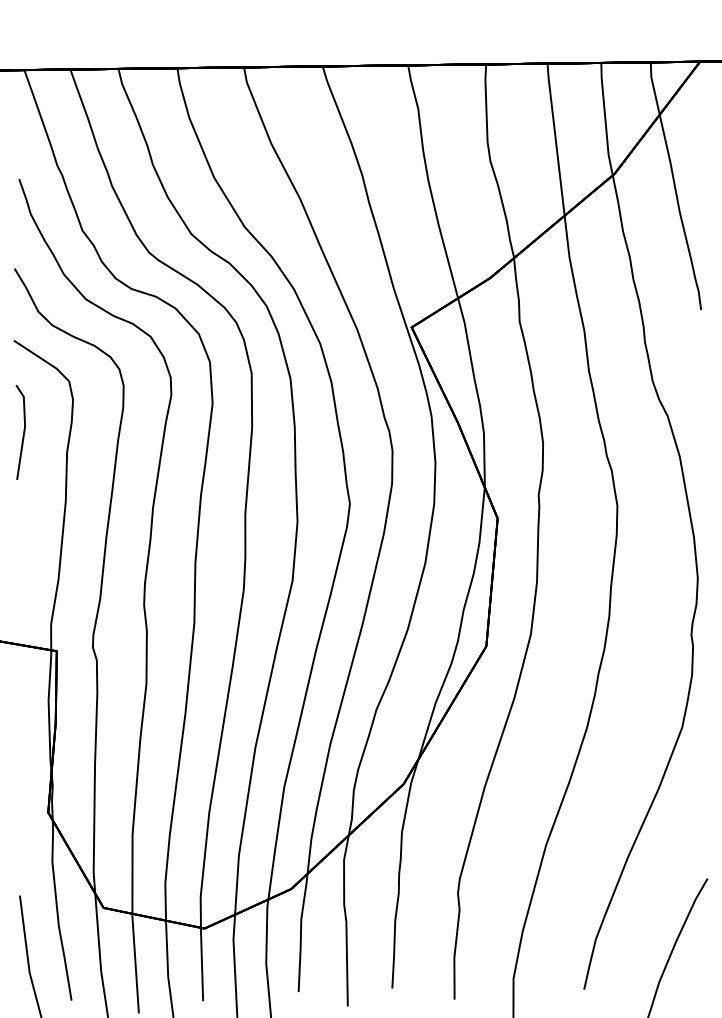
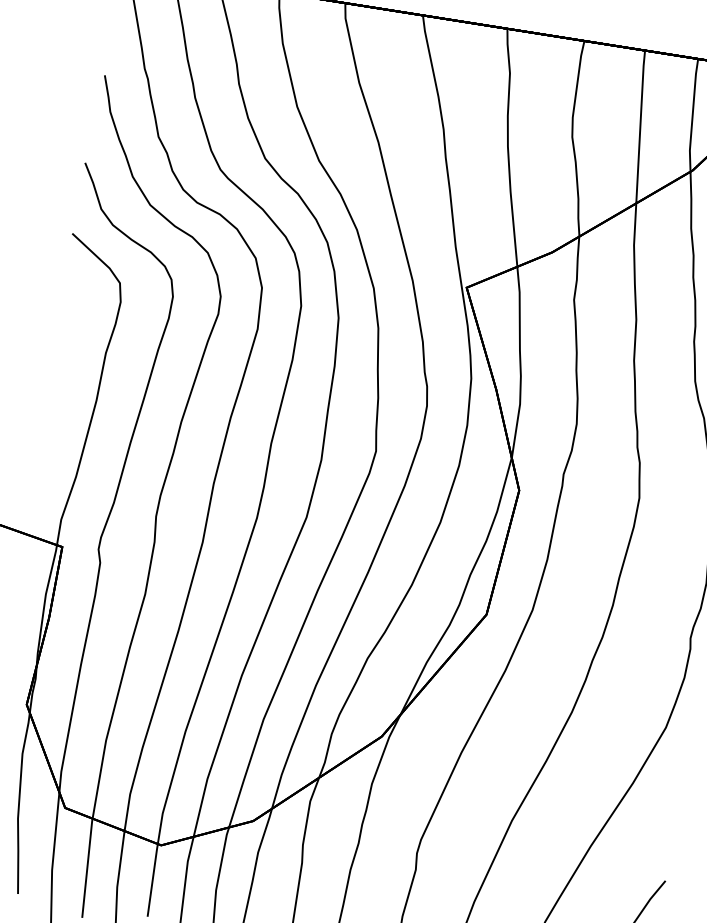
line: (23, 432) -> (66, 325), removed

